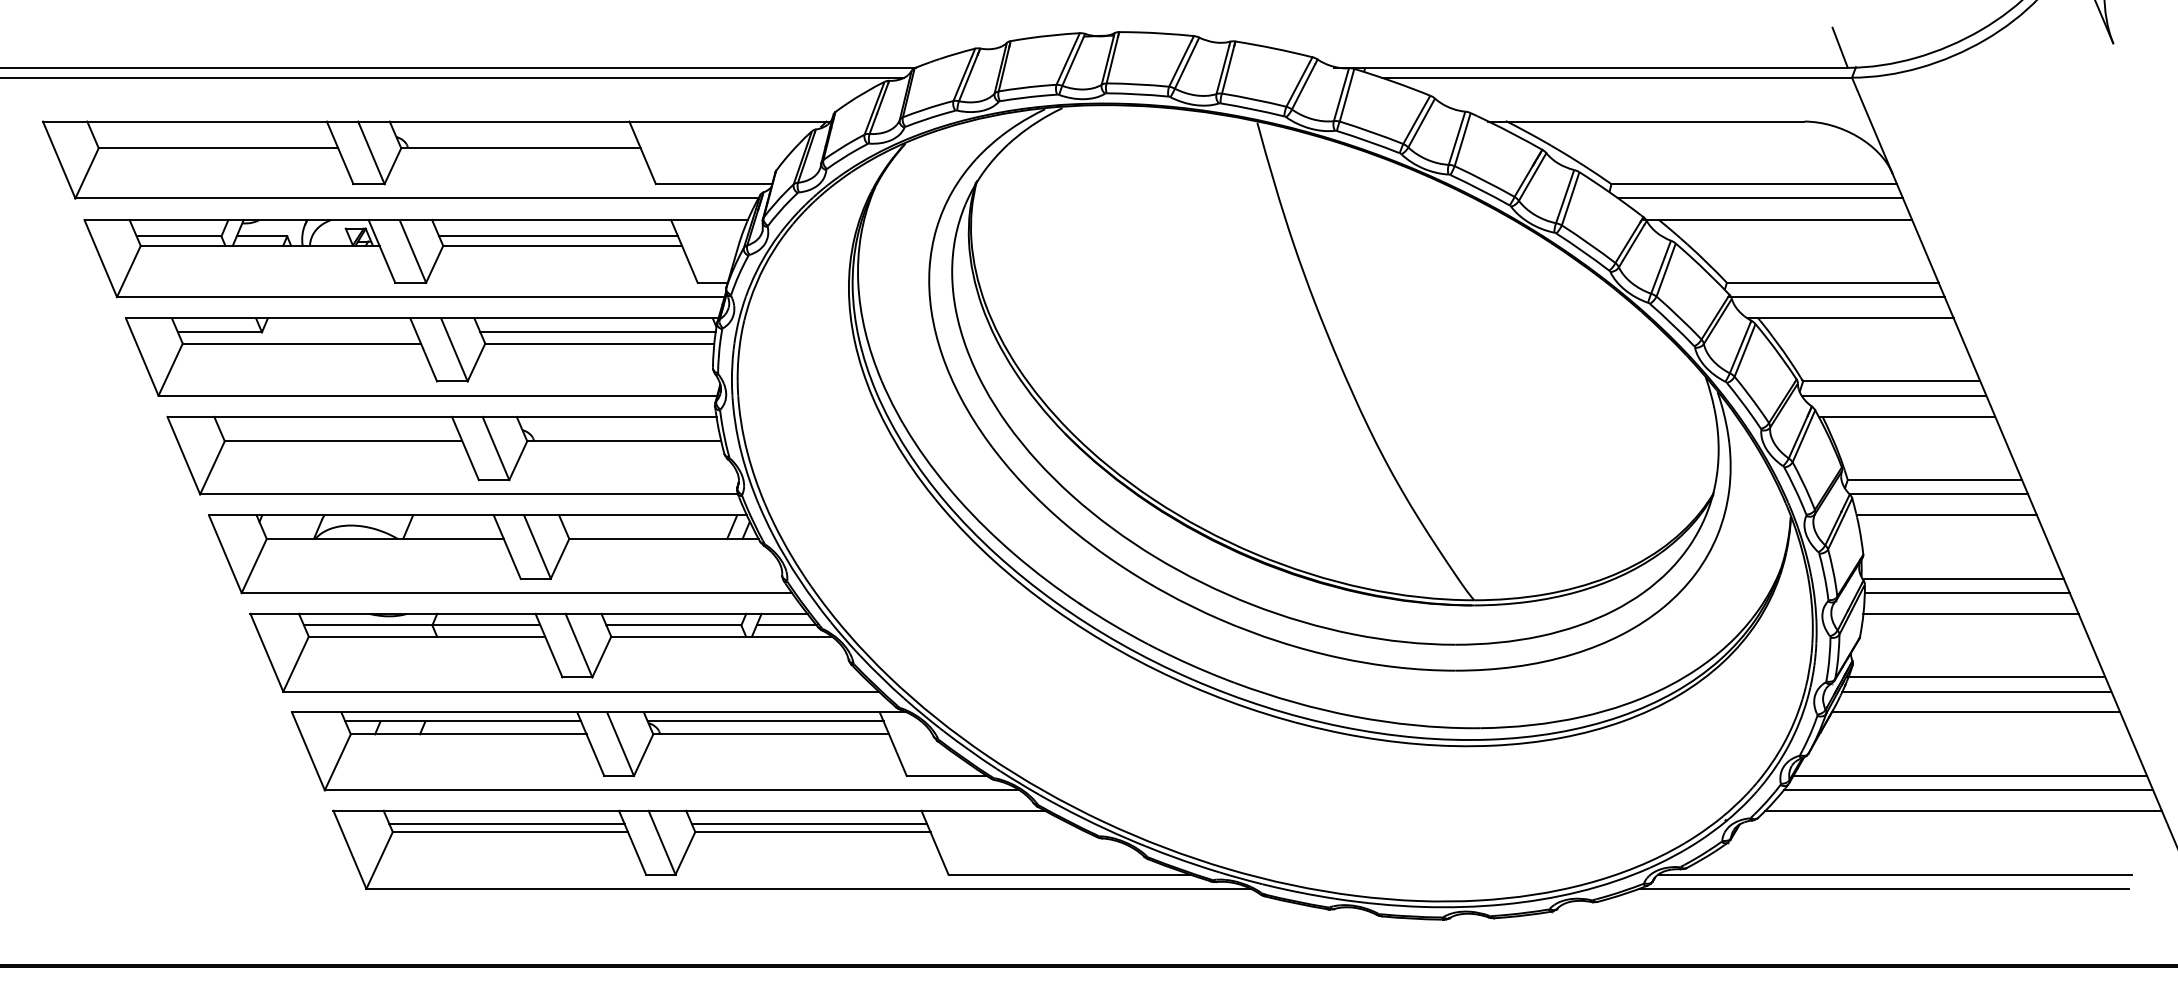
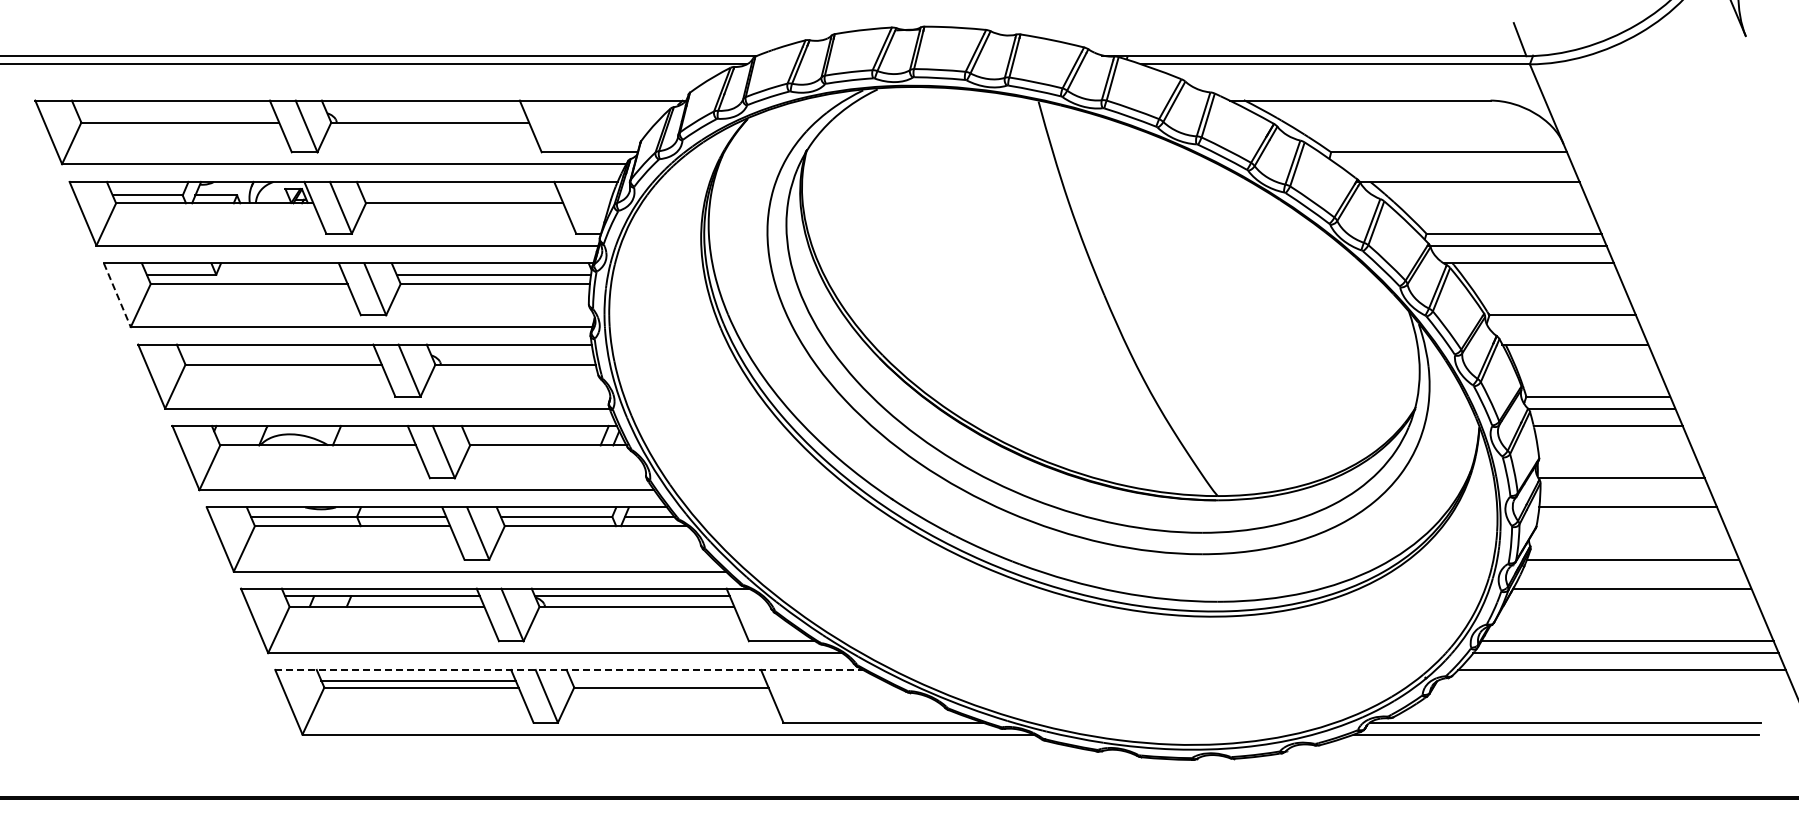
line: (1760, 198) -> (1454, 164), removed
line: (558, 236) -> (461, 195), removed
line: (142, 357) -> (117, 295), solid -> dashed
line: (1893, 396) -> (1564, 327), removed
line: (1966, 593) -> (1624, 490), removed
line: (1976, 691) -> (1632, 571), removed
line: (689, 810) -> (569, 669), solid -> dashed
line: (809, 823) -> (668, 680), removed

